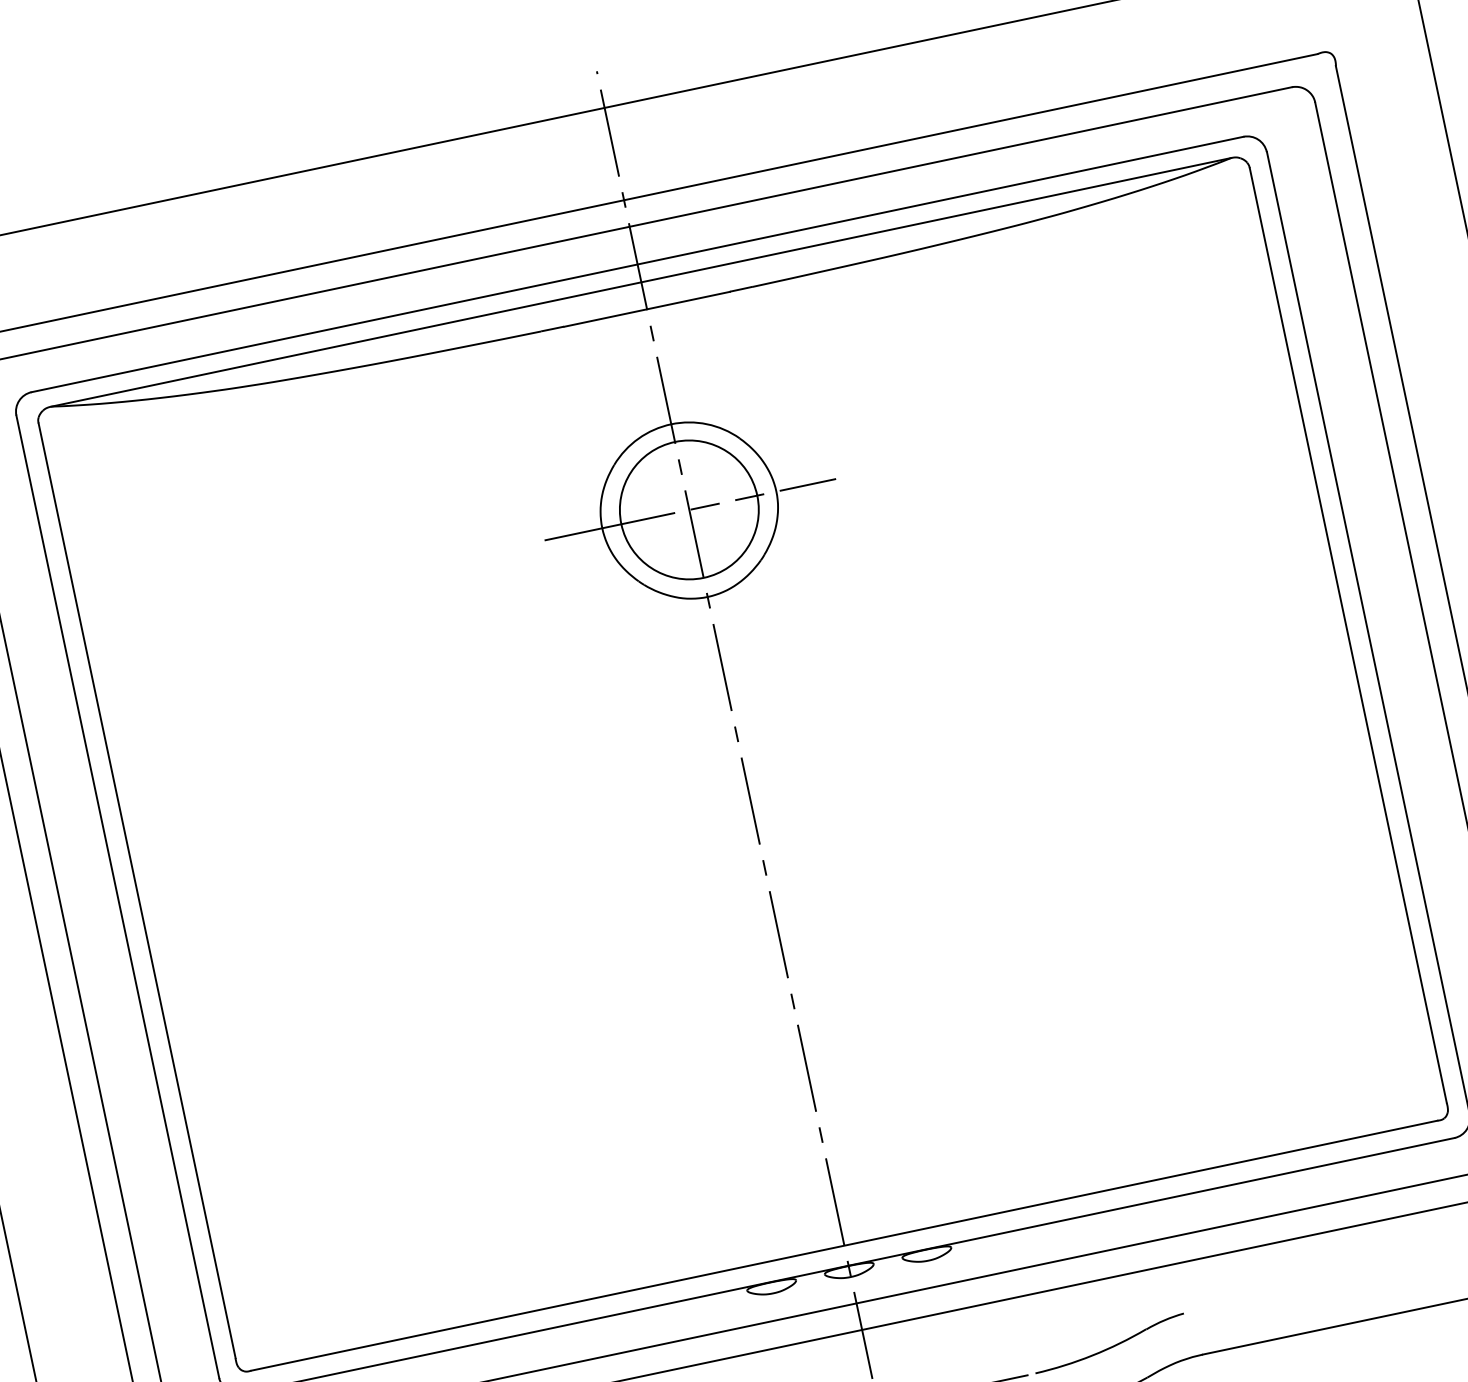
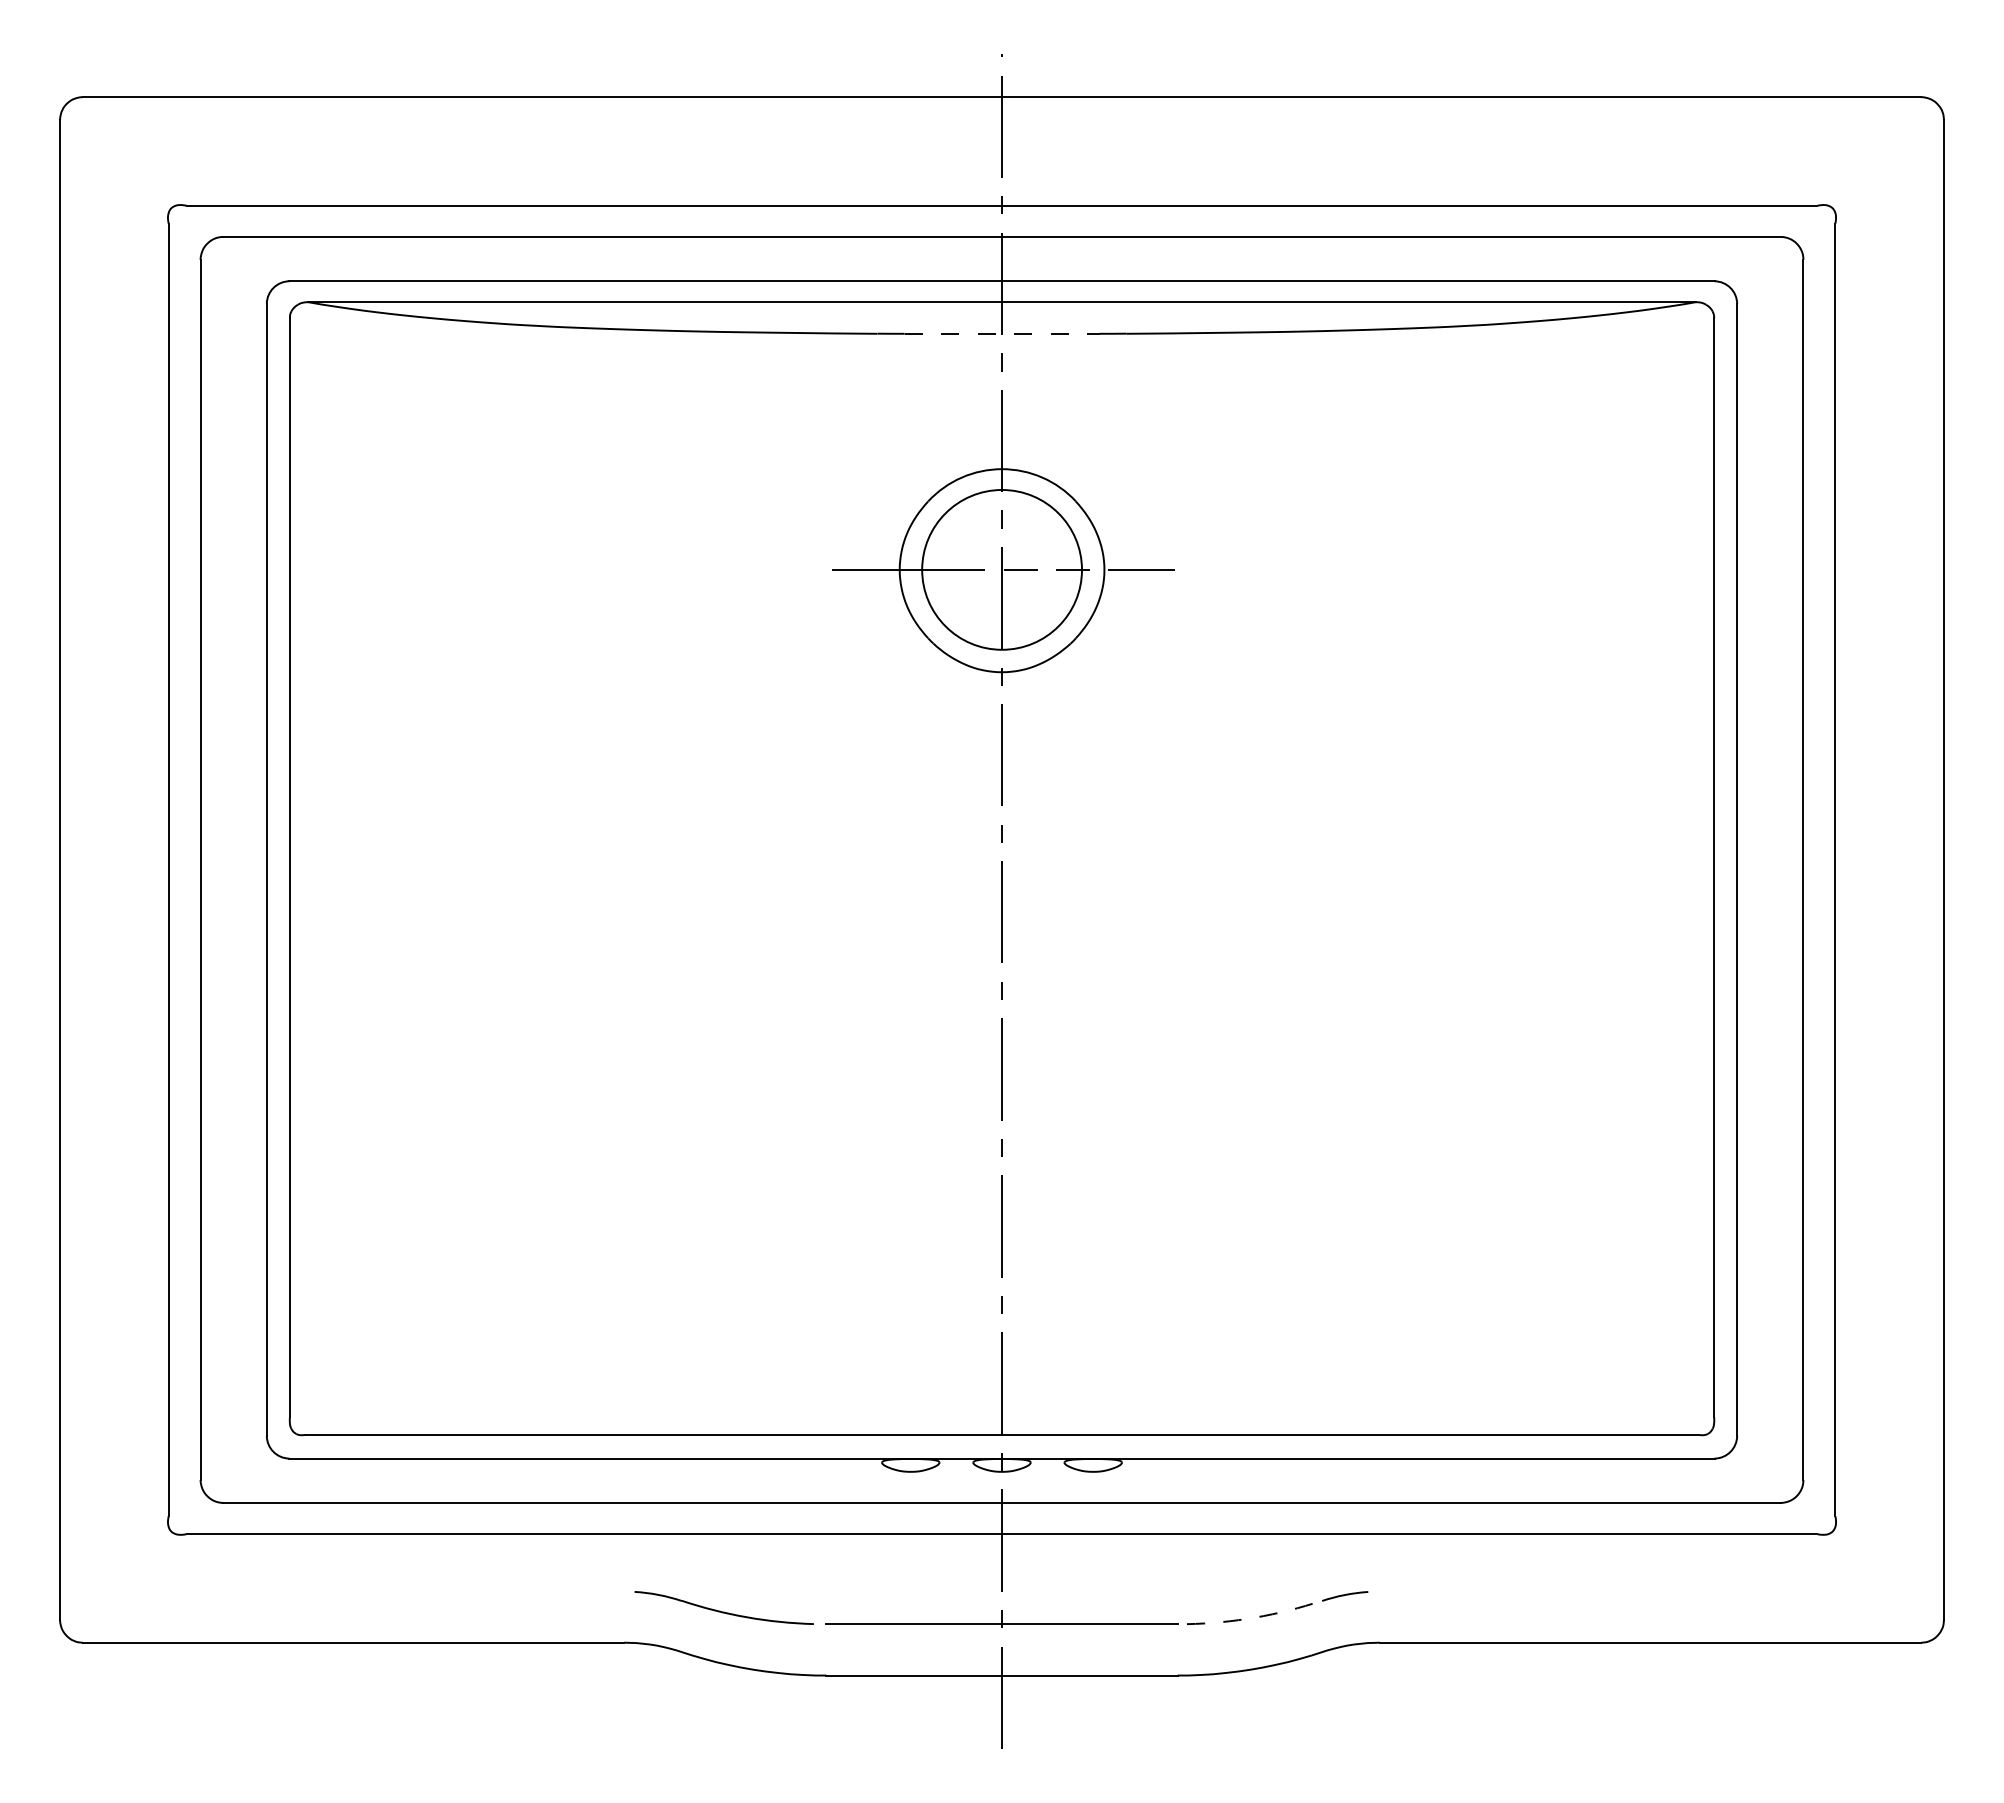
line: (647, 308) -> (1002, 333), solid -> dashed
arc: (1092, 1355) -> (1255, 1617), solid -> dashed

